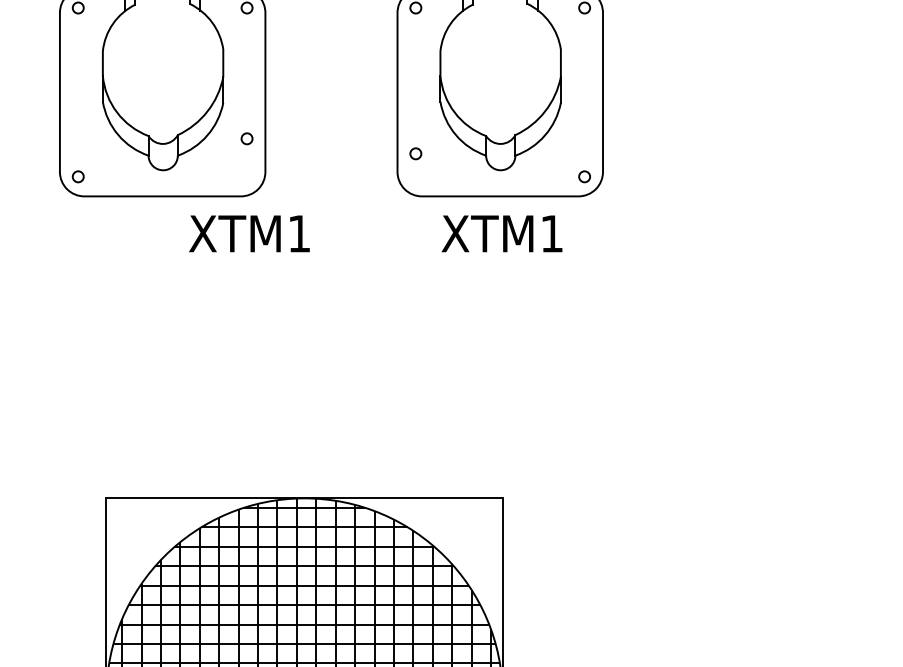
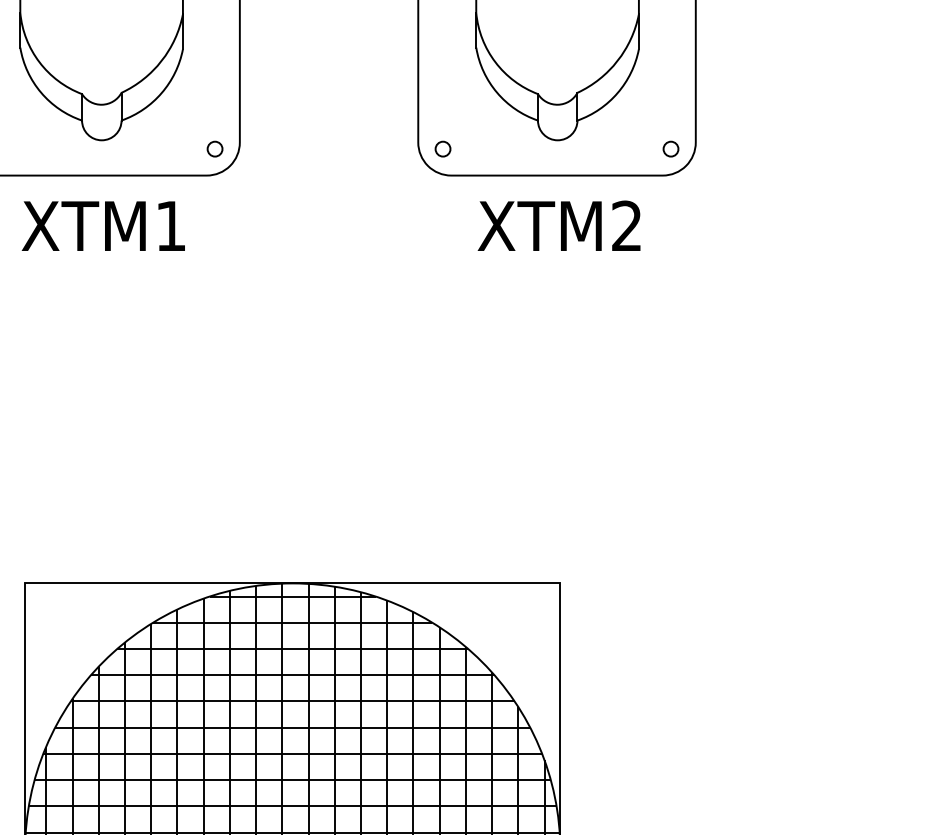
circle: (246, 138) -> (214, 148), moved
circle: (415, 153) -> (442, 148), moved
text: (249, 233) -> (103, 225), moved
text: (551, 233) -> (626, 225), XTM1 -> XTM2

